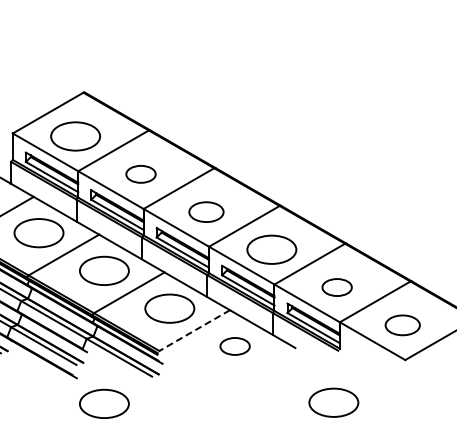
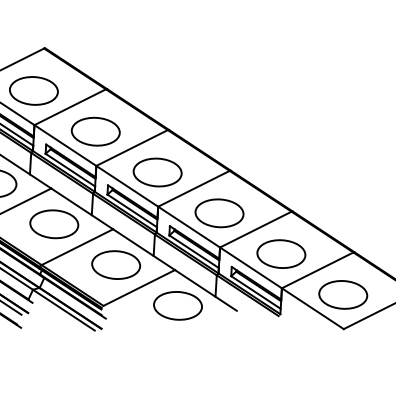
part: (140, 174) -> (95, 131), size x1.67
part: (206, 212) -> (157, 173), size x1.43
part: (336, 287) -> (280, 254), size x1.67
part: (402, 325) -> (343, 295), size x1.43
line: (194, 330) -> (139, 287), dashed -> solid
part: (234, 346) -> (177, 305), size x1.67
part: (333, 402) -> (271, 366), removed
part: (104, 403) -> (46, 354), removed

